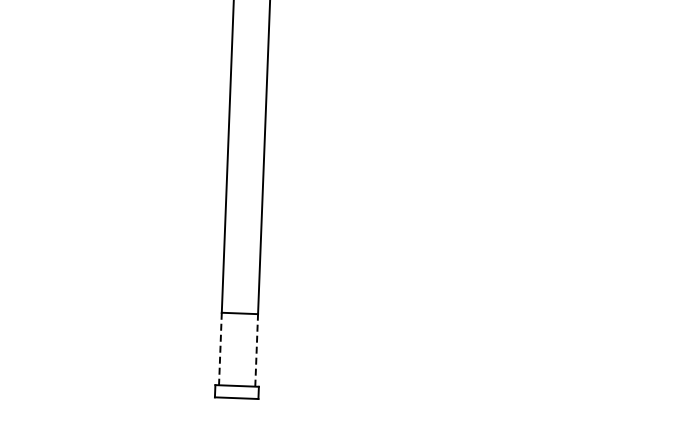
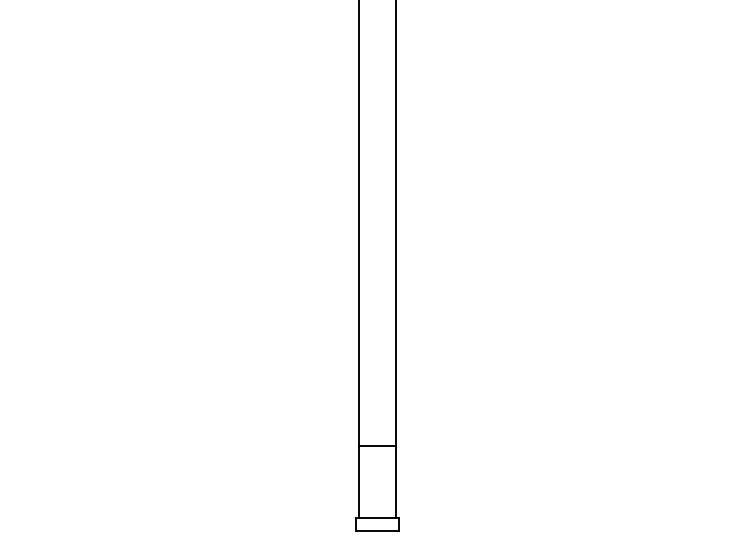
line: (220, 349) -> (359, 482), dashed -> solid
line: (256, 349) -> (395, 481), dashed -> solid

